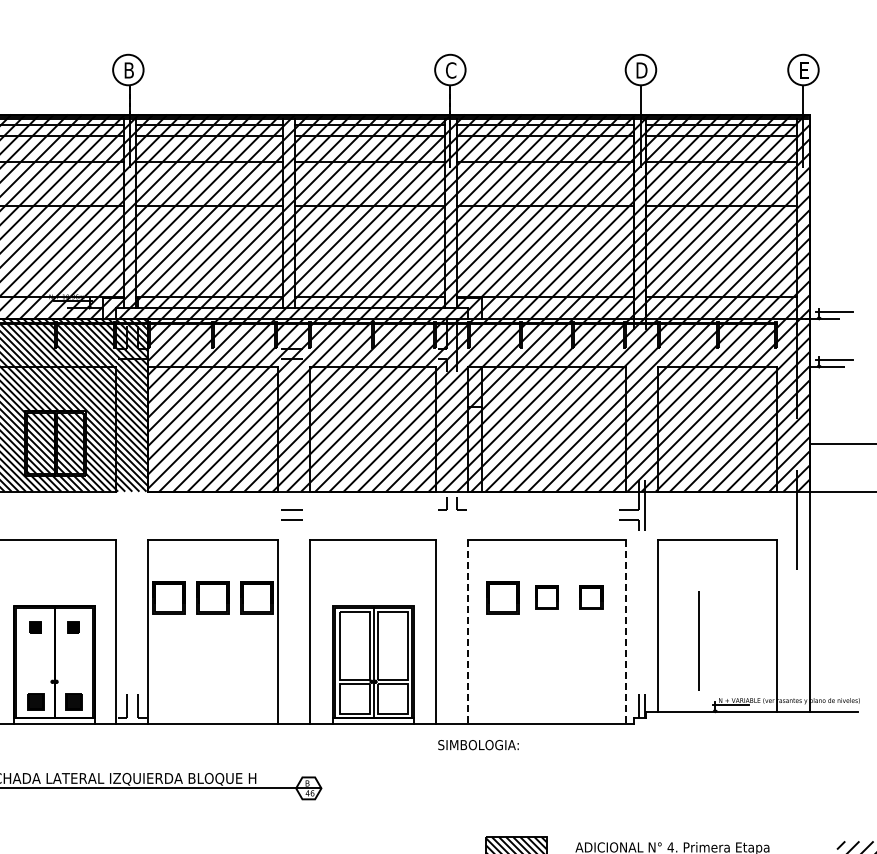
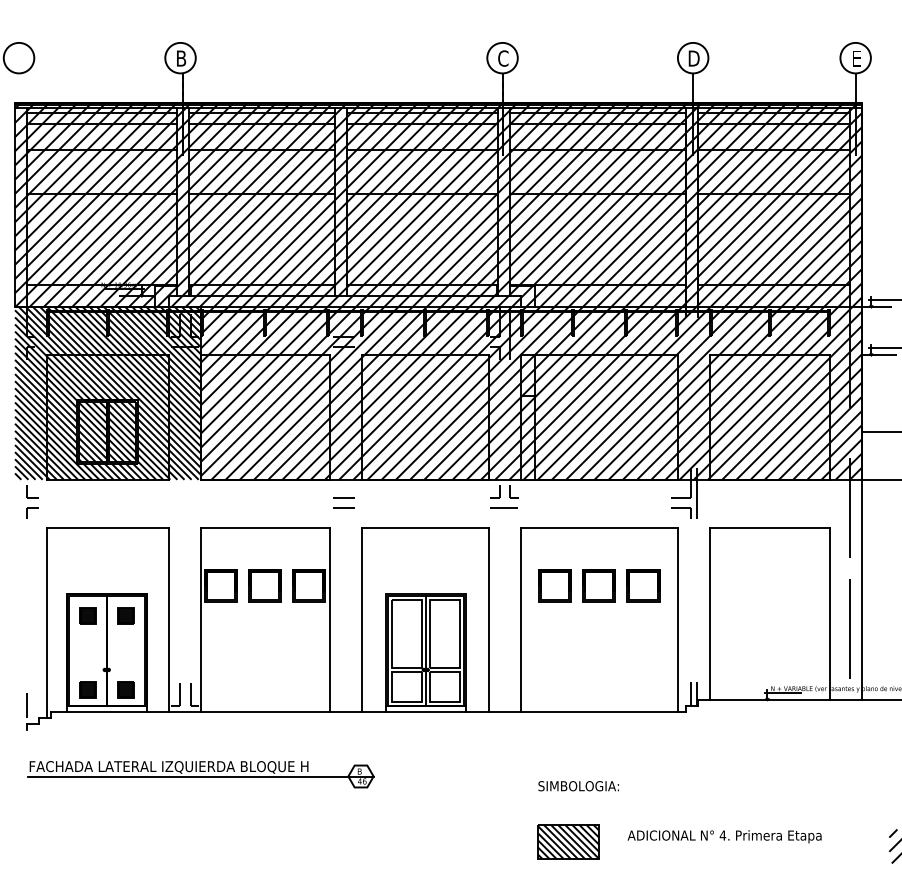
line: (452, 519) -> (504, 507), added
part: (546, 597) -> (598, 585), size x1.43
part: (591, 597) -> (643, 585), size x1.43
part: (35, 627) -> (87, 615), size x1.43
part: (73, 627) -> (125, 615), size x1.43
line: (468, 632) -> (520, 620), dashed -> solid
line: (626, 632) -> (678, 620), dashed -> solid
line: (699, 640) -> (849, 628), moved
text: (478, 745) -> (578, 786), moved

